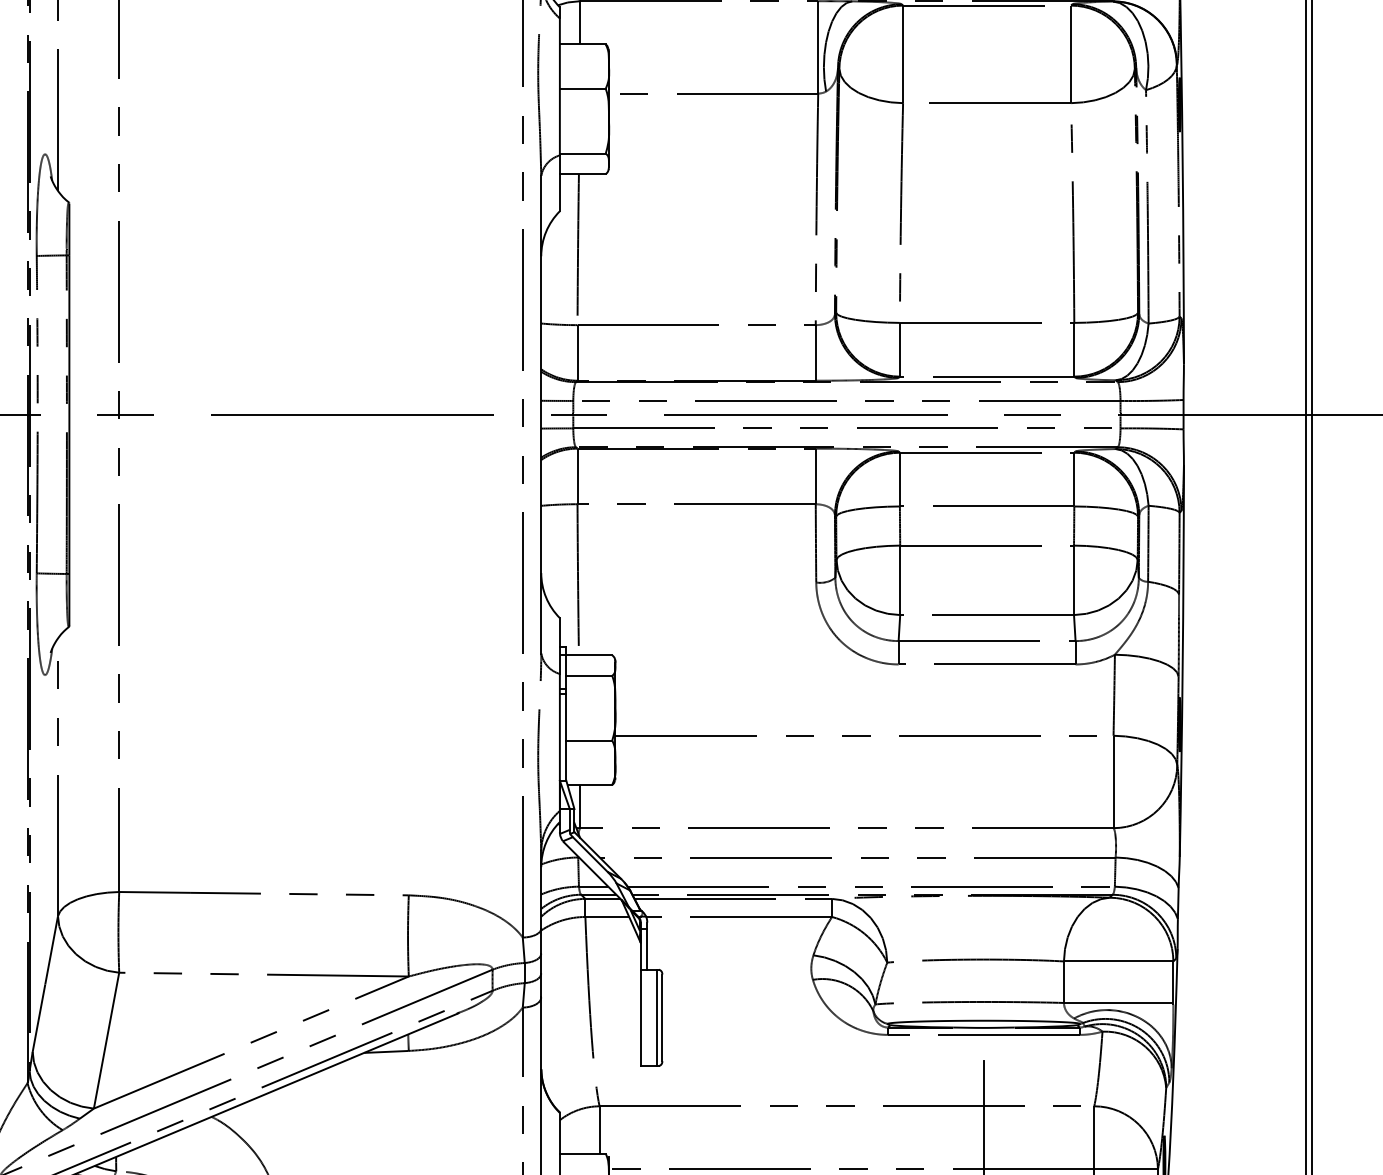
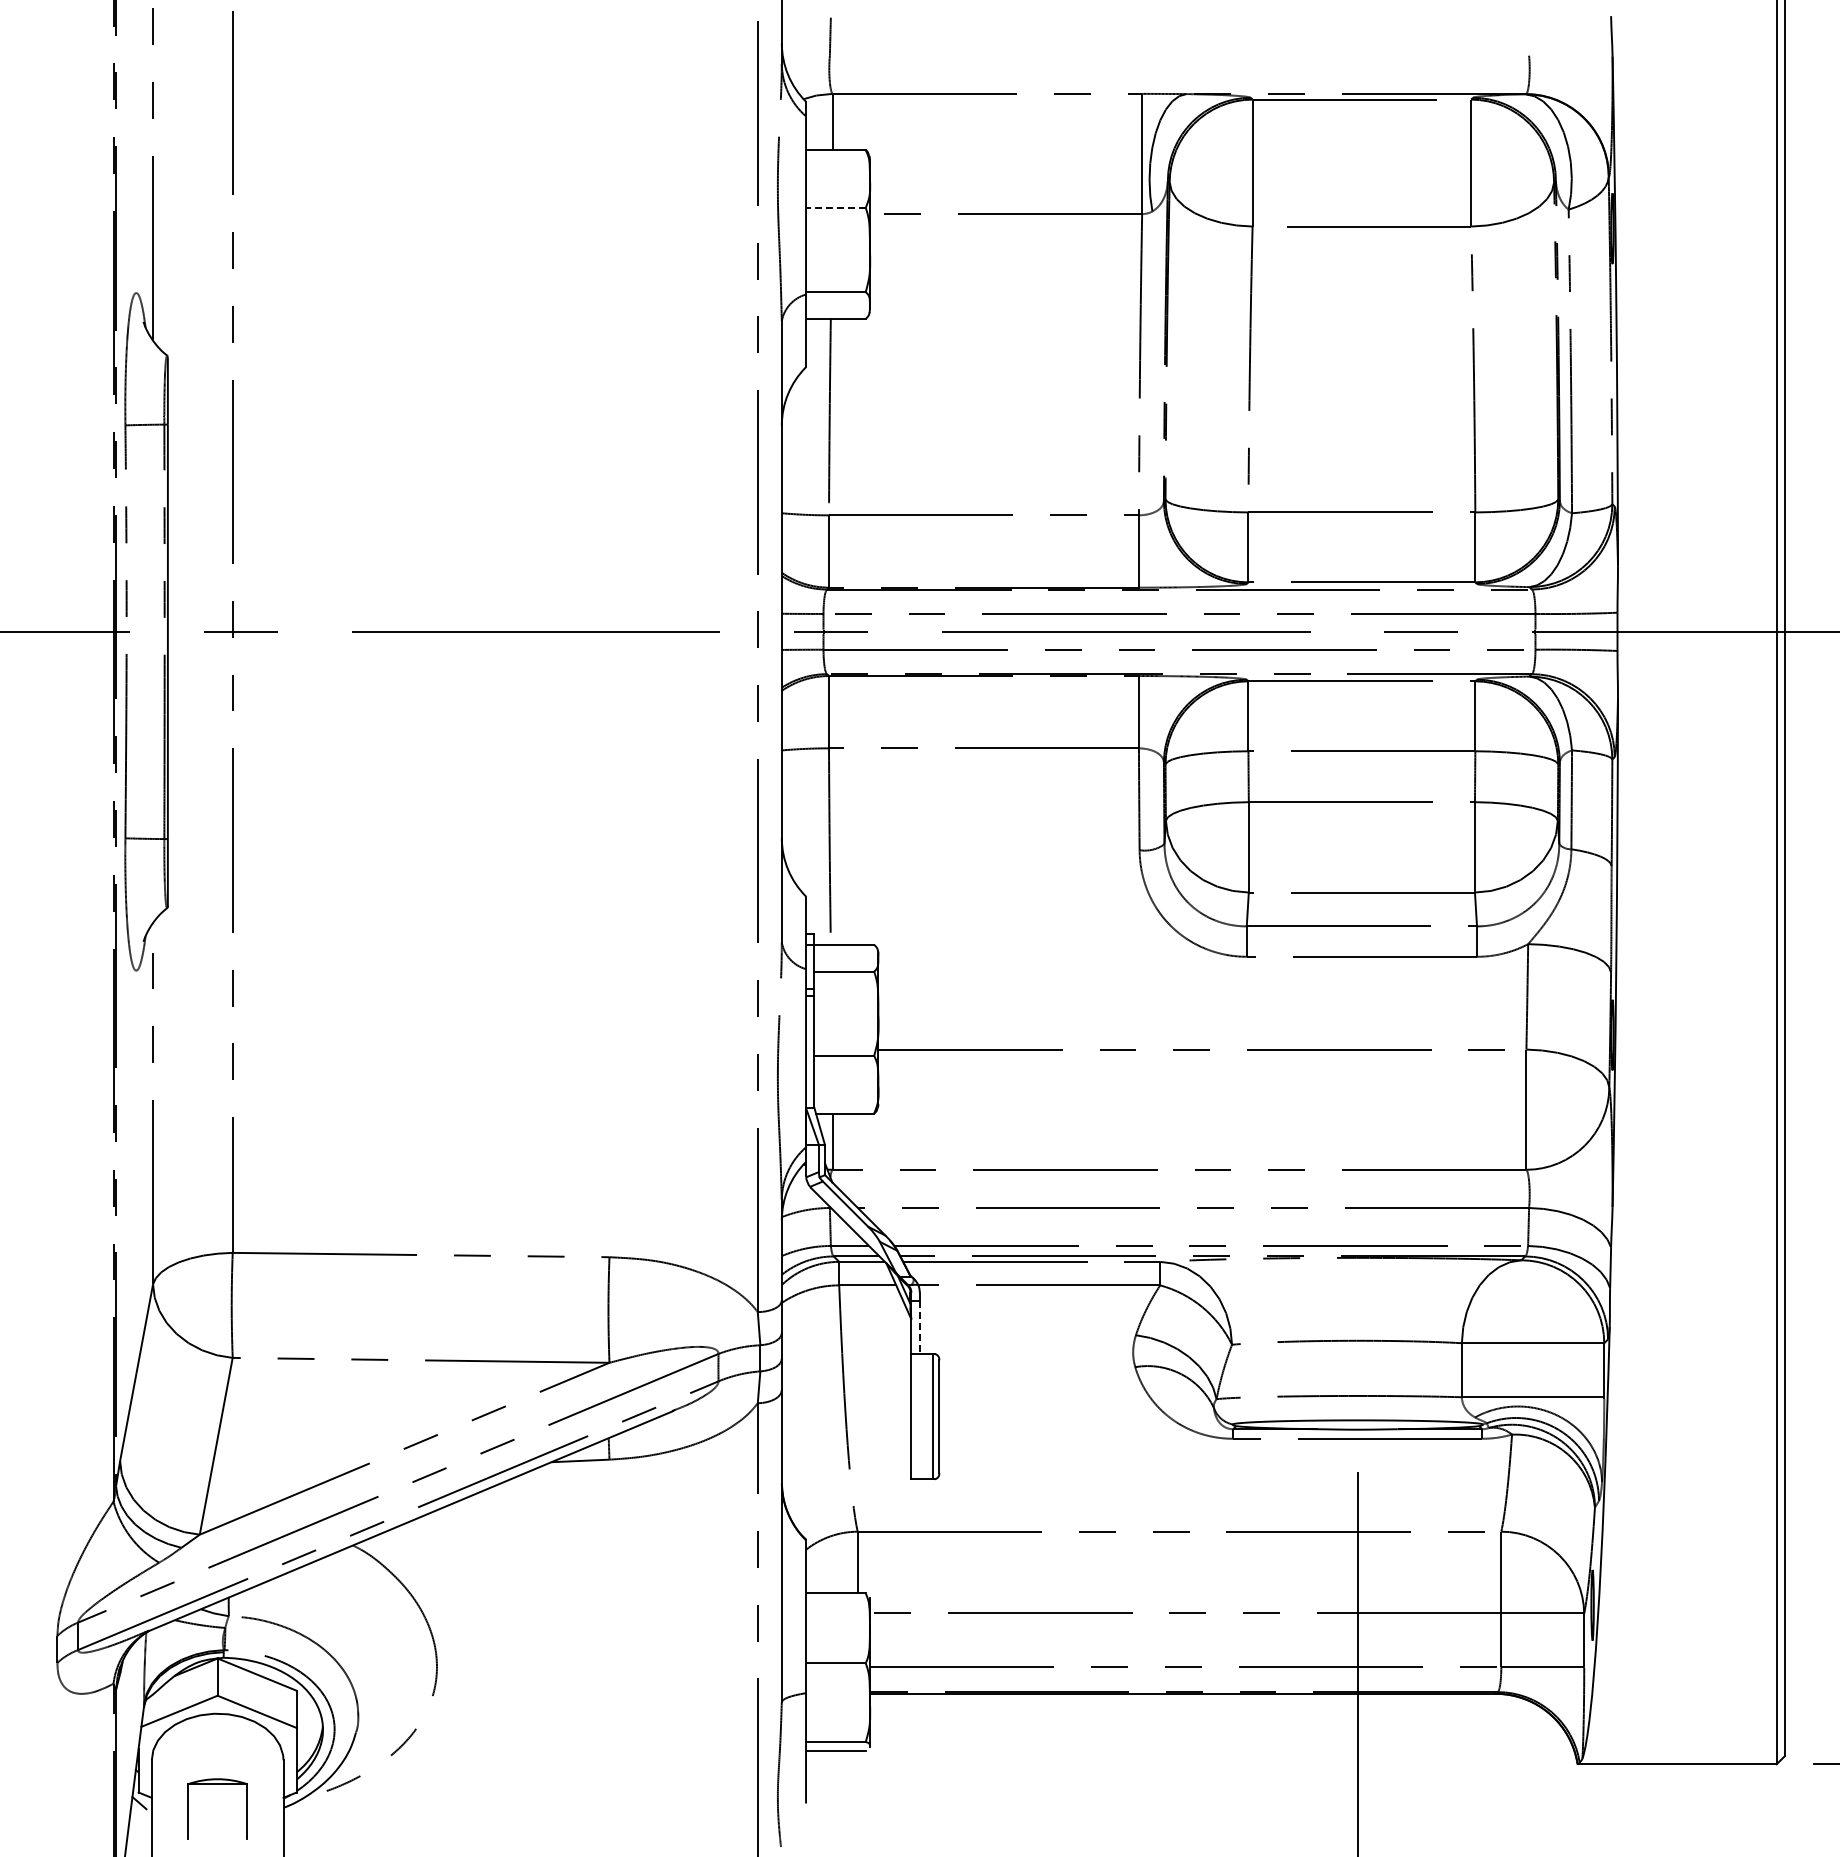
line: (582, 88) -> (835, 207), solid -> dashed
line: (647, 949) -> (919, 1327), solid -> dashed

